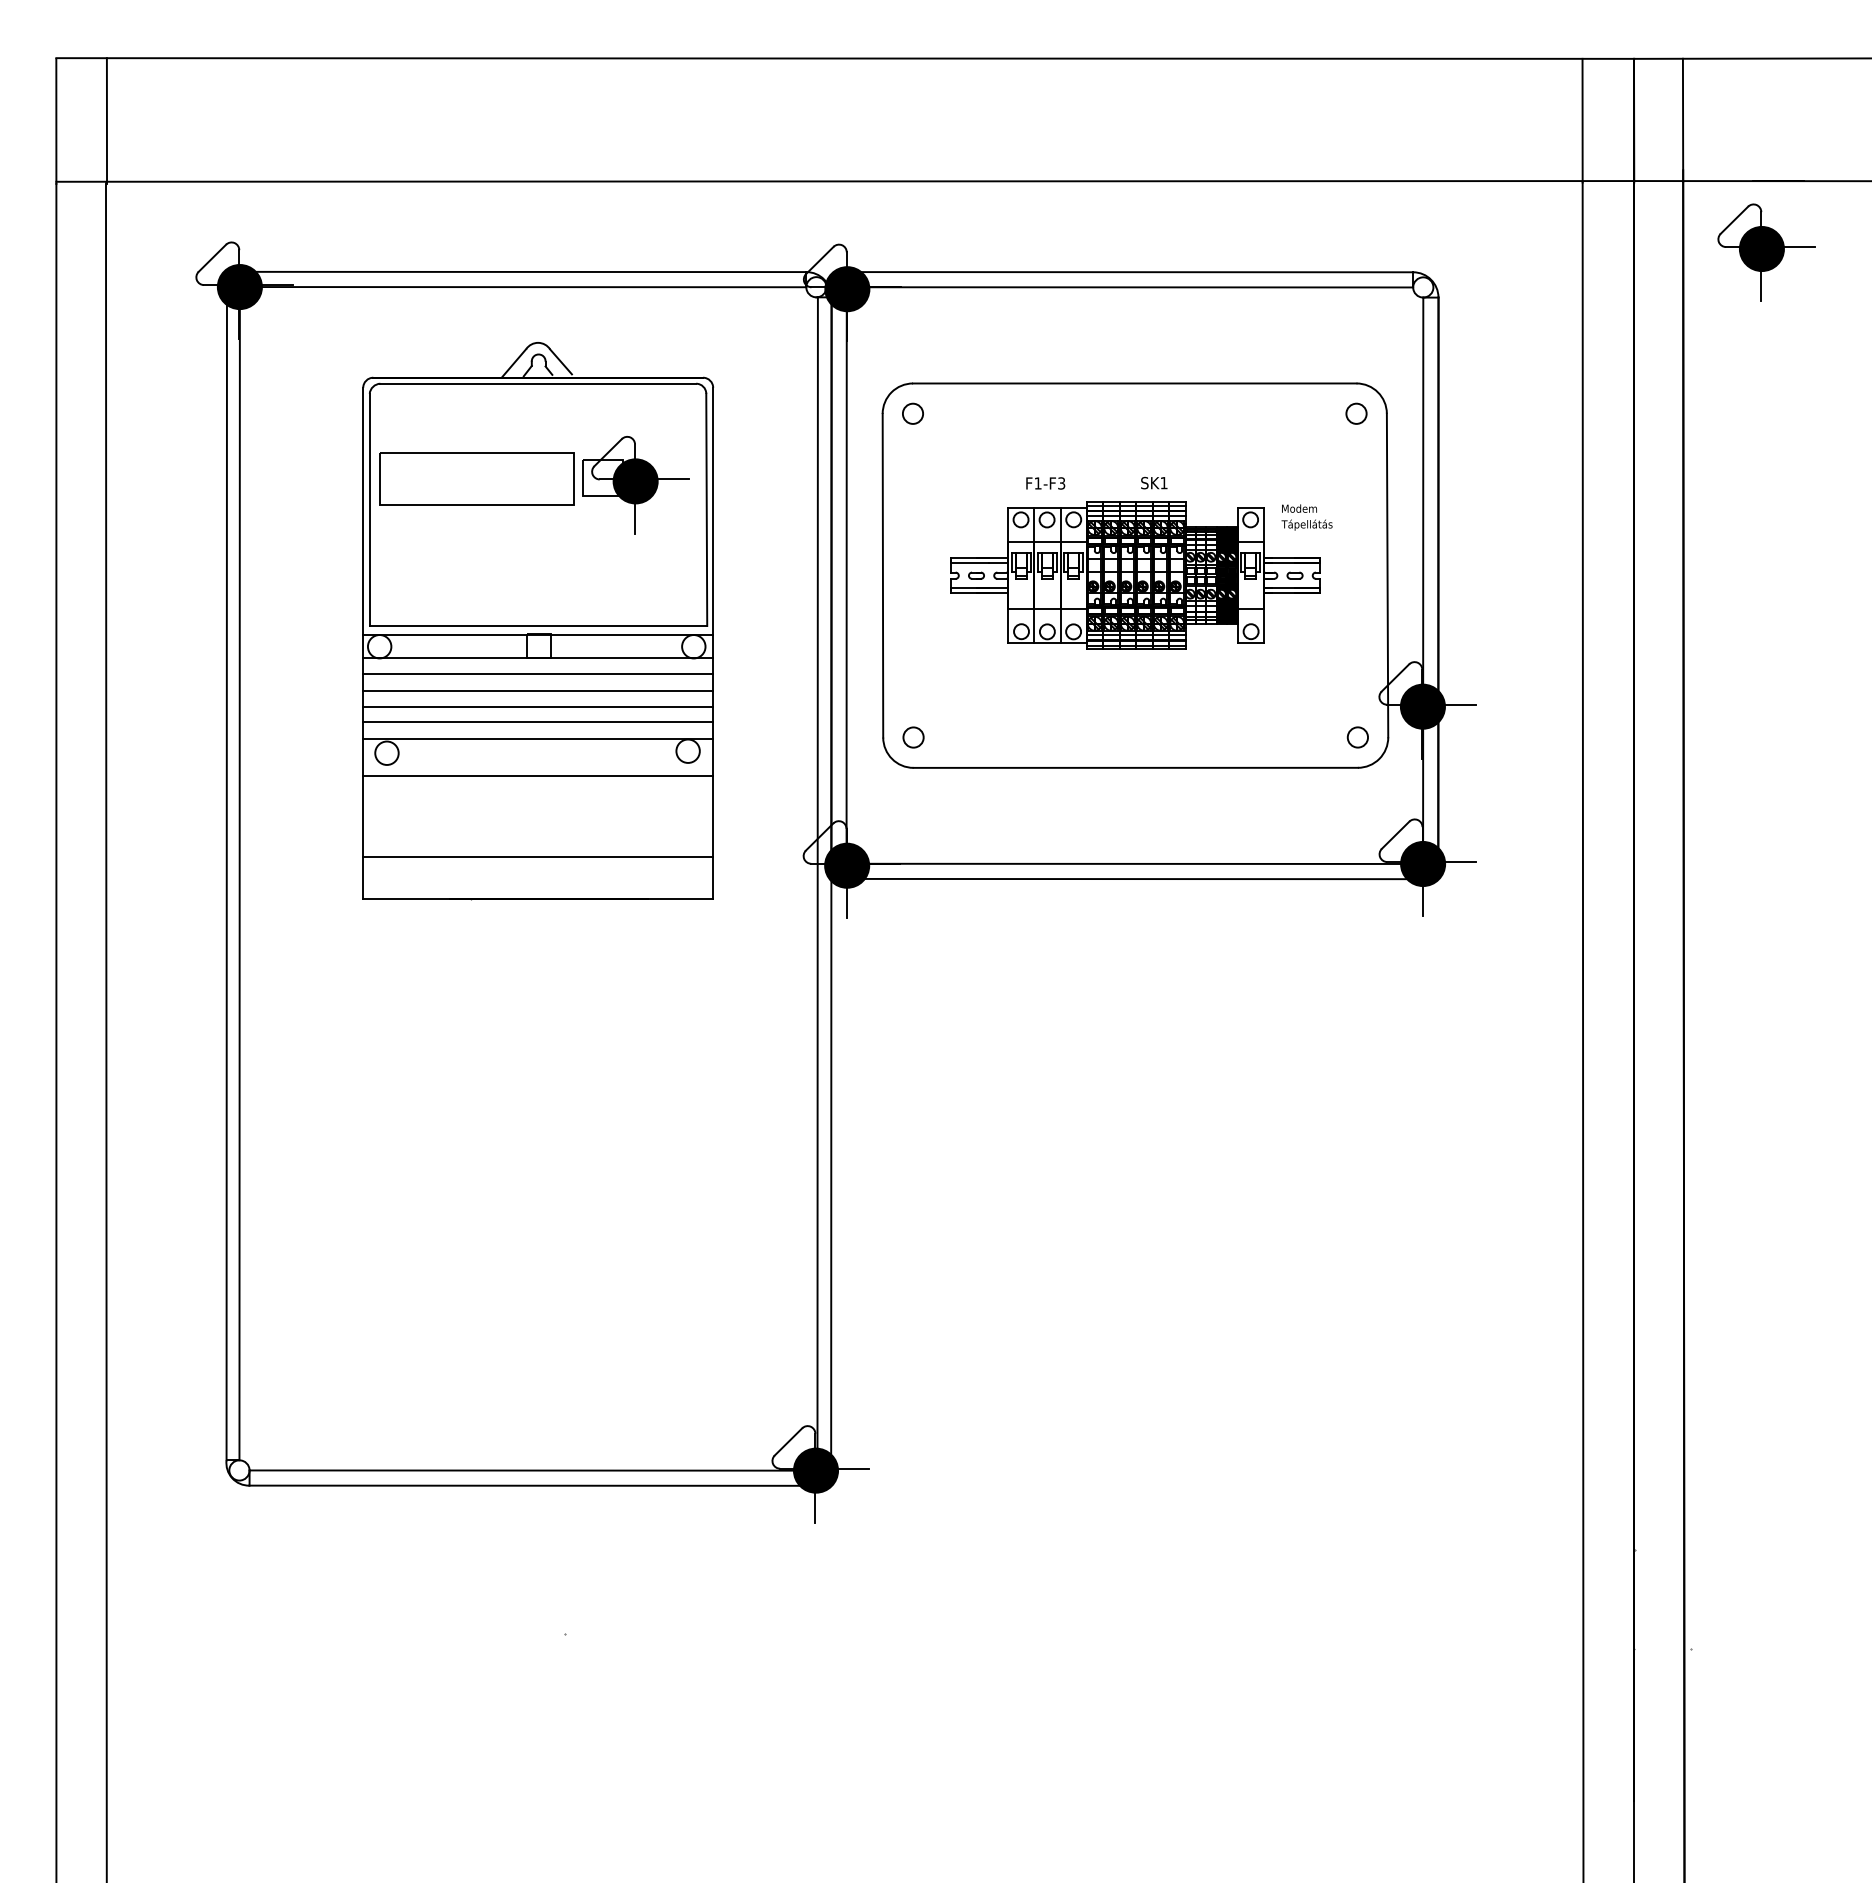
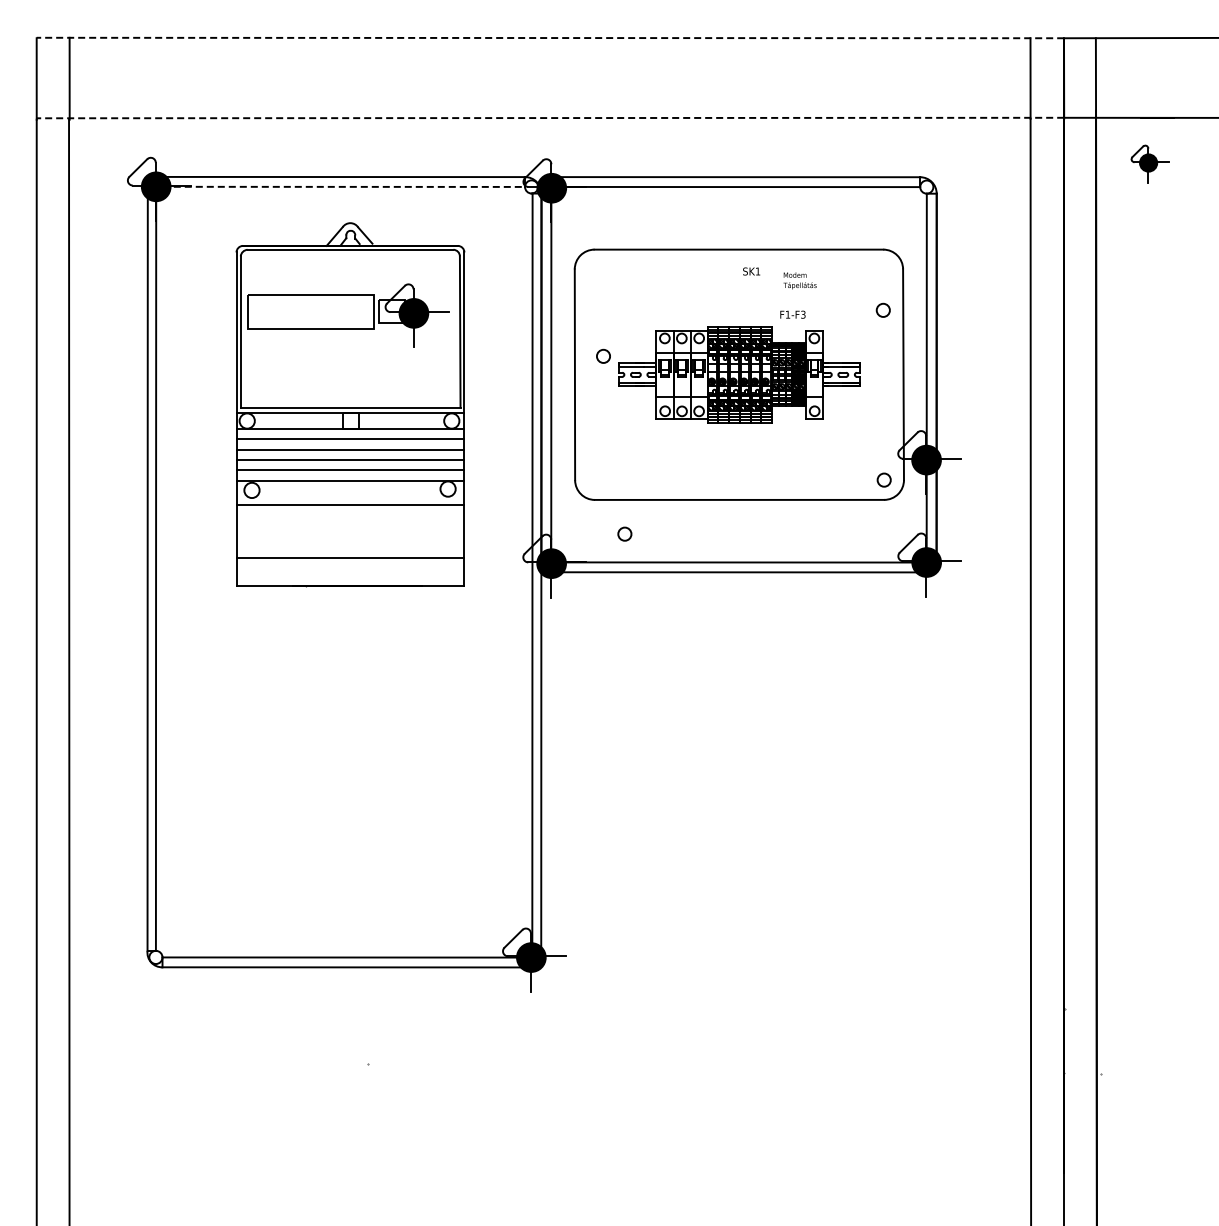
line: (845, 59) -> (550, 38), solid -> dashed
line: (845, 182) -> (550, 118), solid -> dashed
part: (1766, 252) -> (1150, 164), size x0.6
line: (529, 286) -> (344, 186), solid -> dashed
circle: (912, 412) -> (603, 355), moved
circle: (1355, 412) -> (882, 309), moved
text: (1045, 483) -> (792, 314), moved
text: (1154, 483) -> (751, 271), moved
text: (1306, 516) -> (799, 280), moved
circle: (912, 736) -> (624, 533), moved

